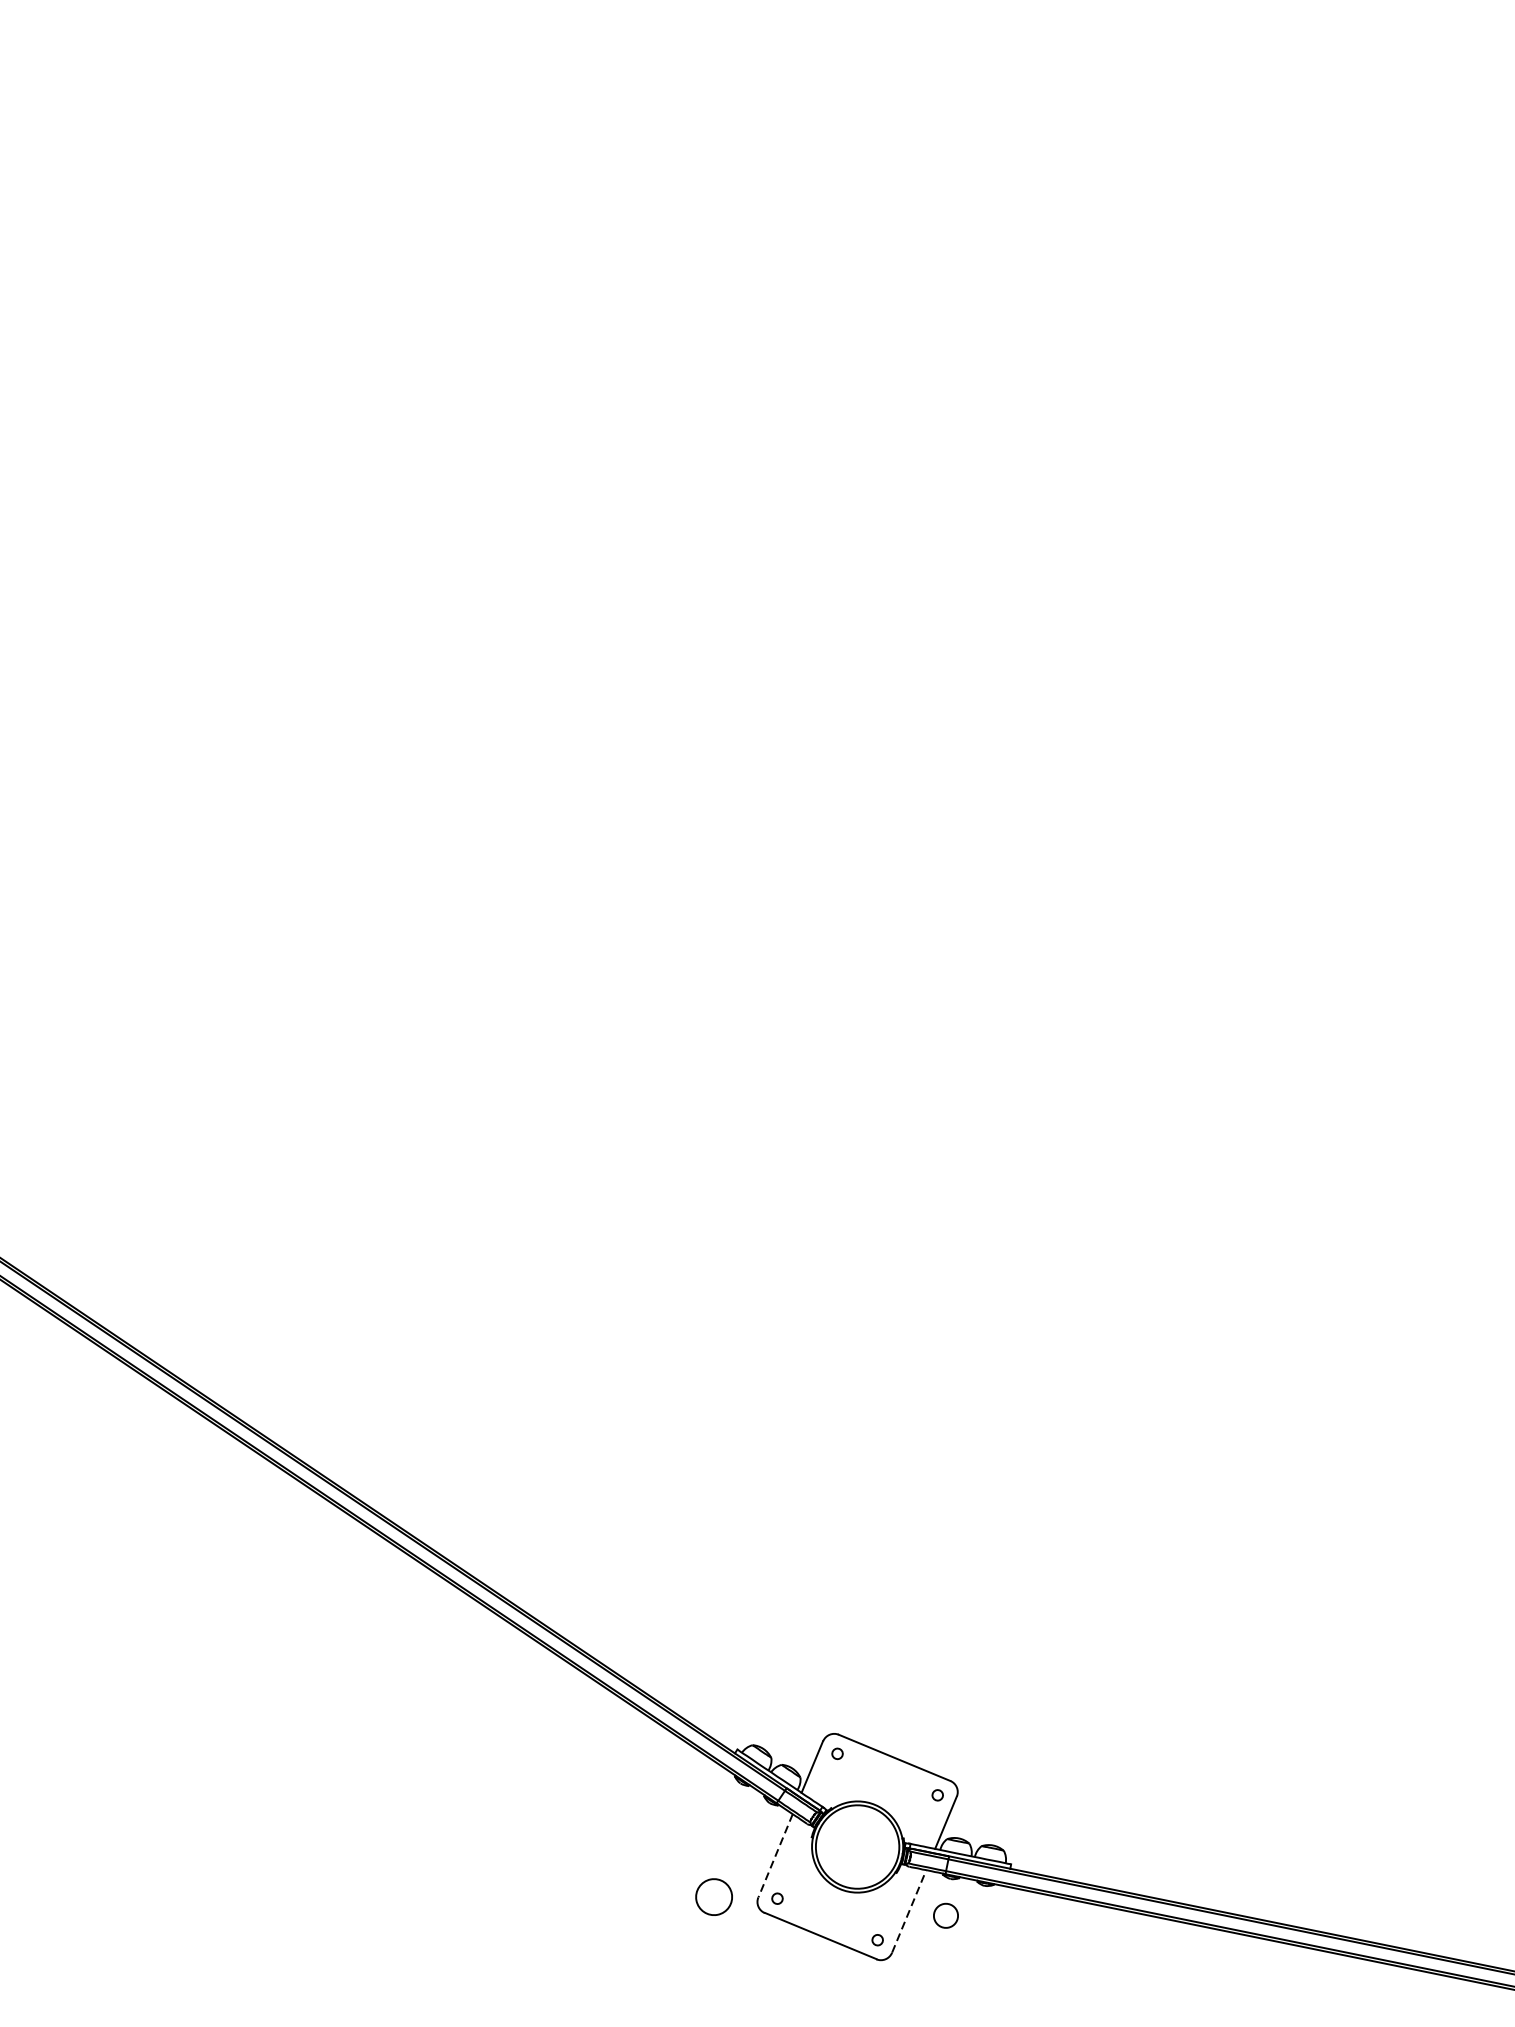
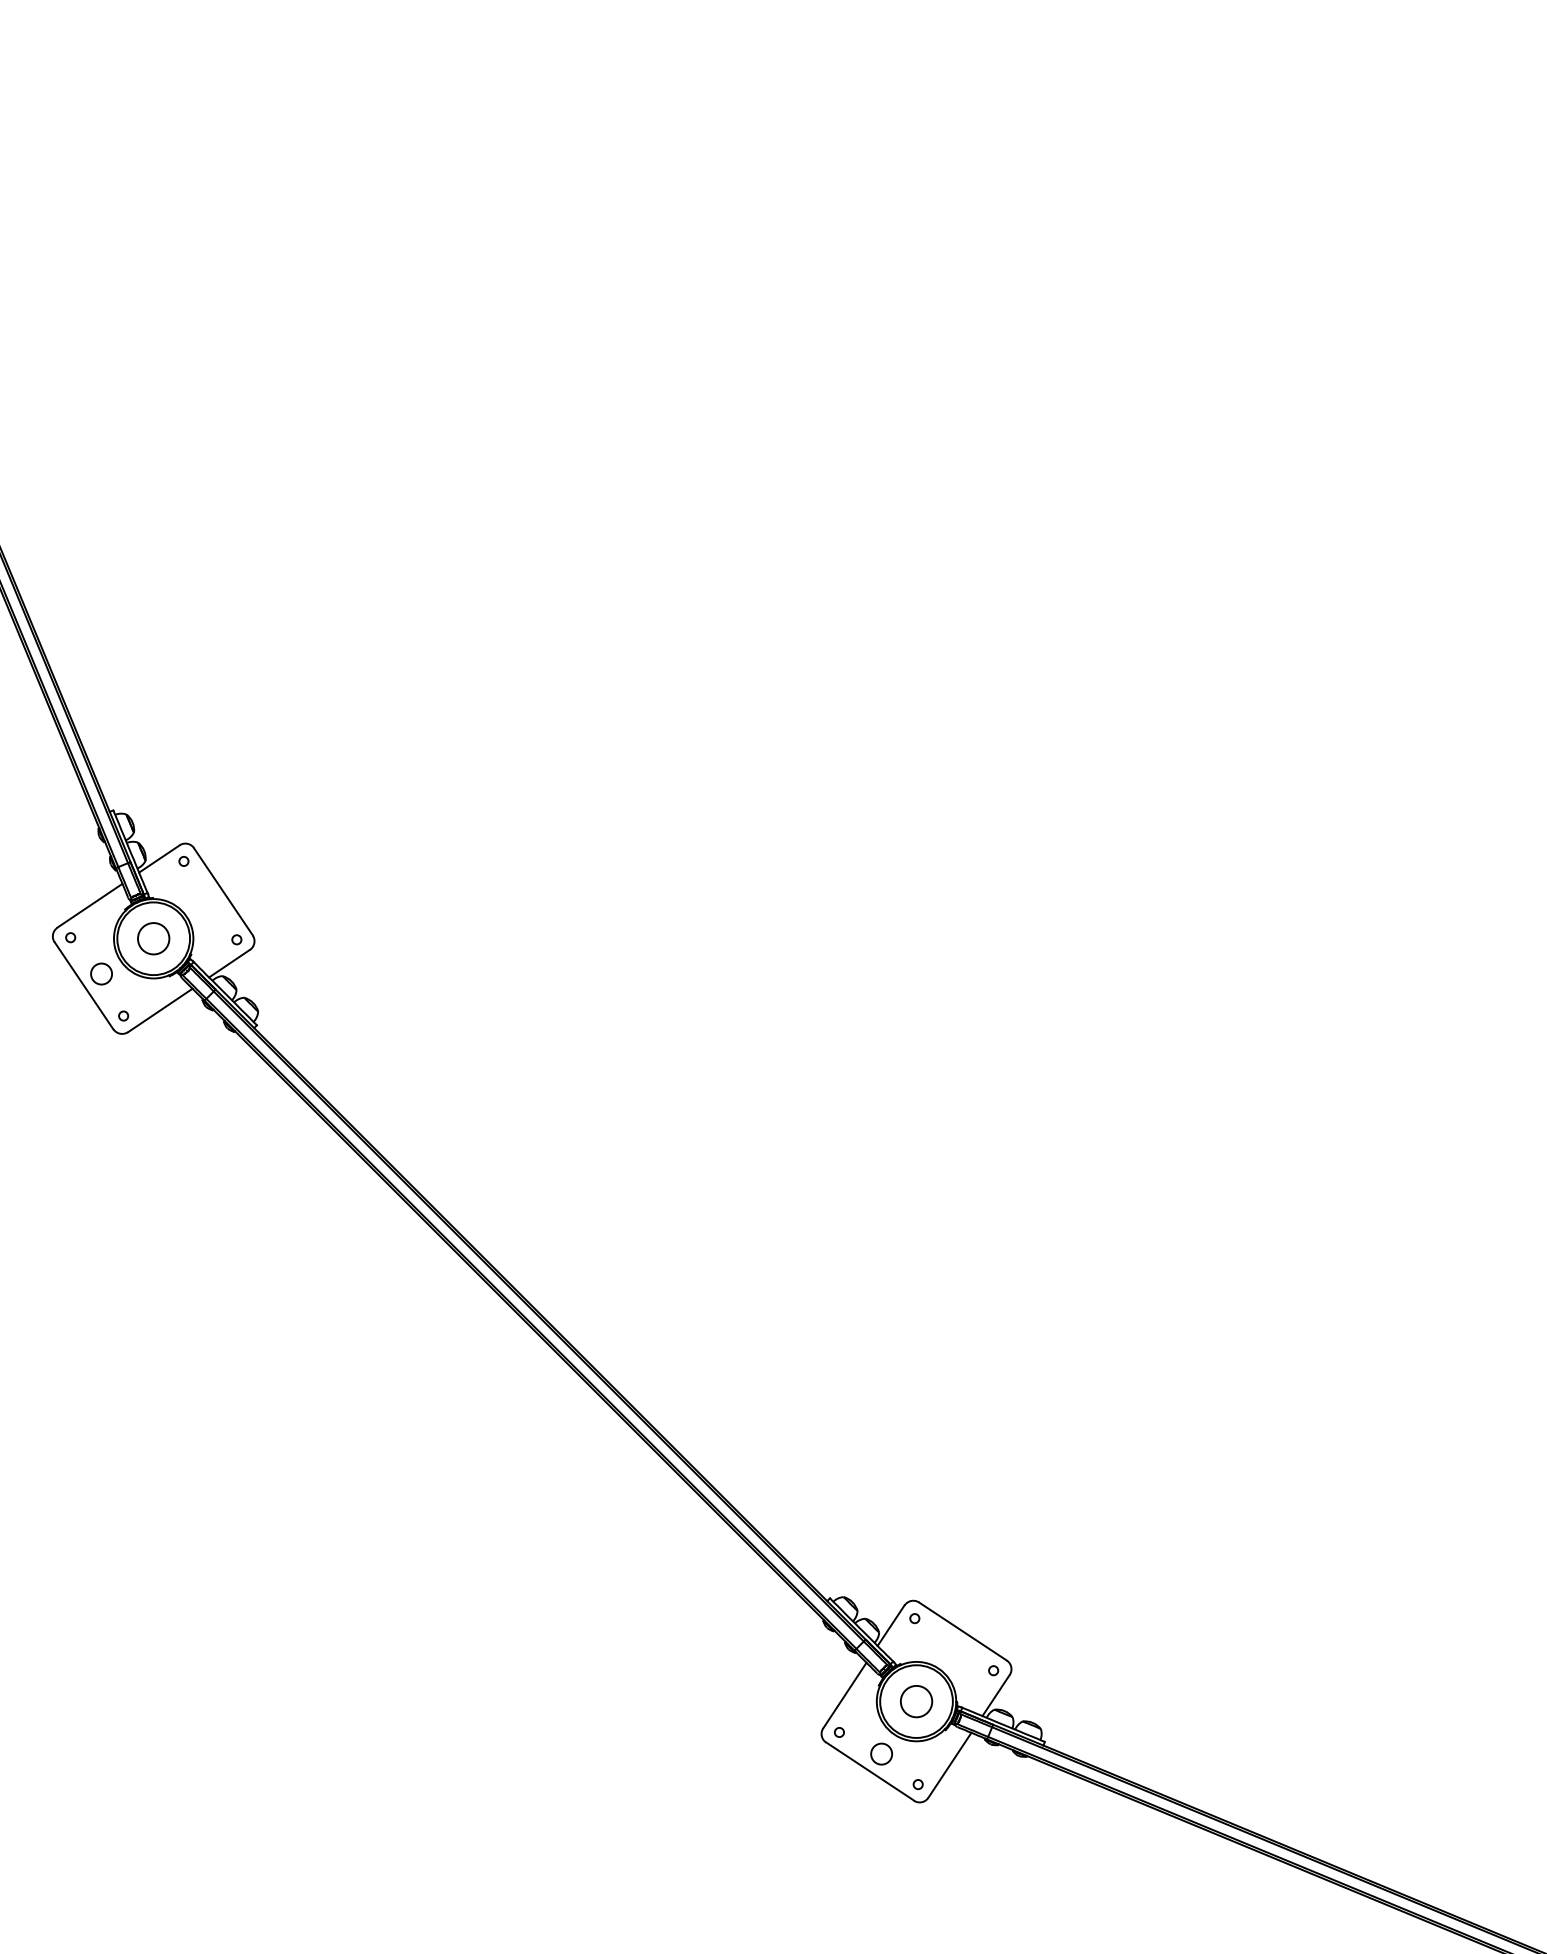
line: (775, 1855) -> (844, 1695), dashed -> solid
circle: (714, 1897) -> (916, 1701), moved
line: (908, 1911) -> (949, 1765), dashed -> solid
circle: (945, 1915) -> (881, 1753), moved

